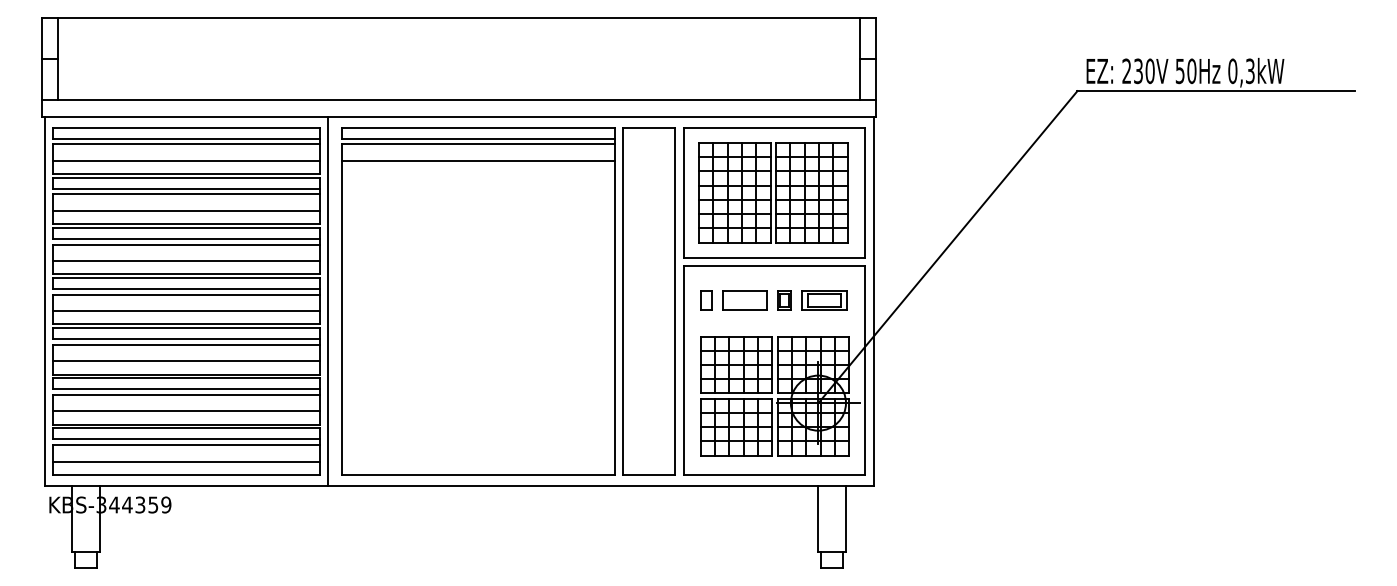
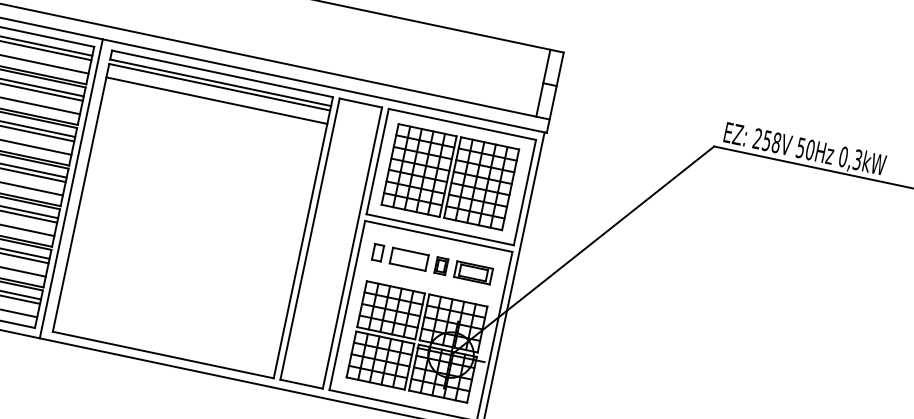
text: (1144, 70) -> (772, 141), 230V -> 258V

